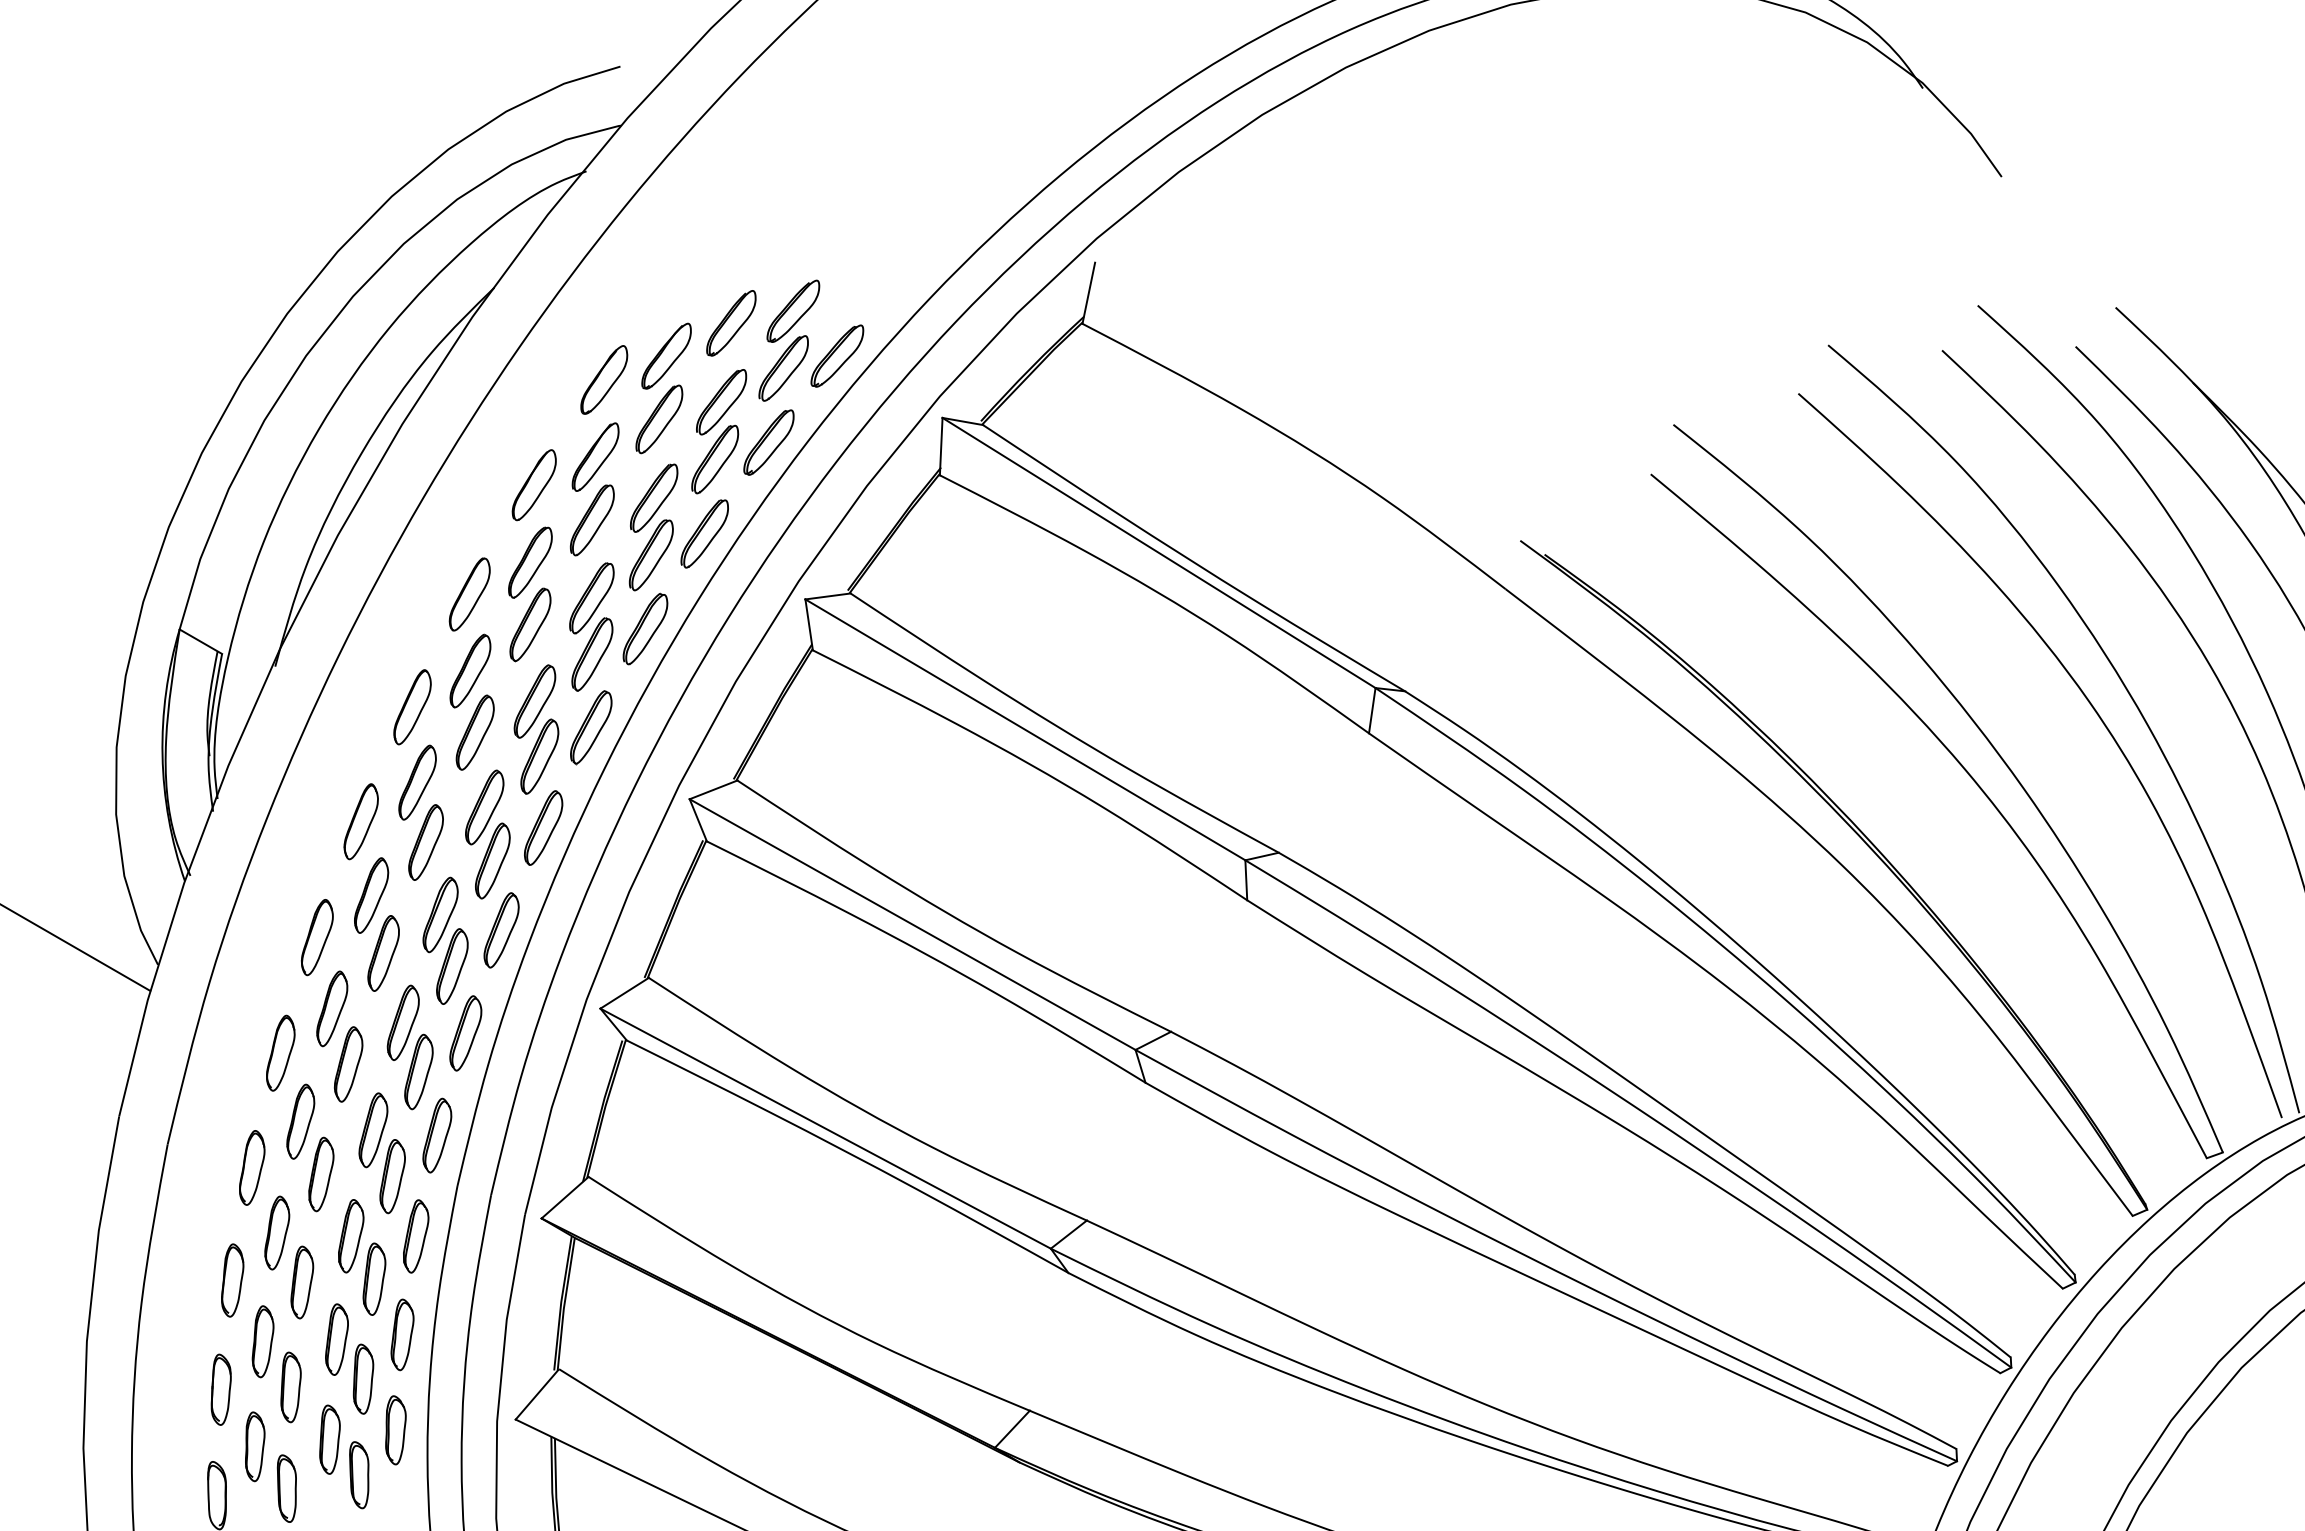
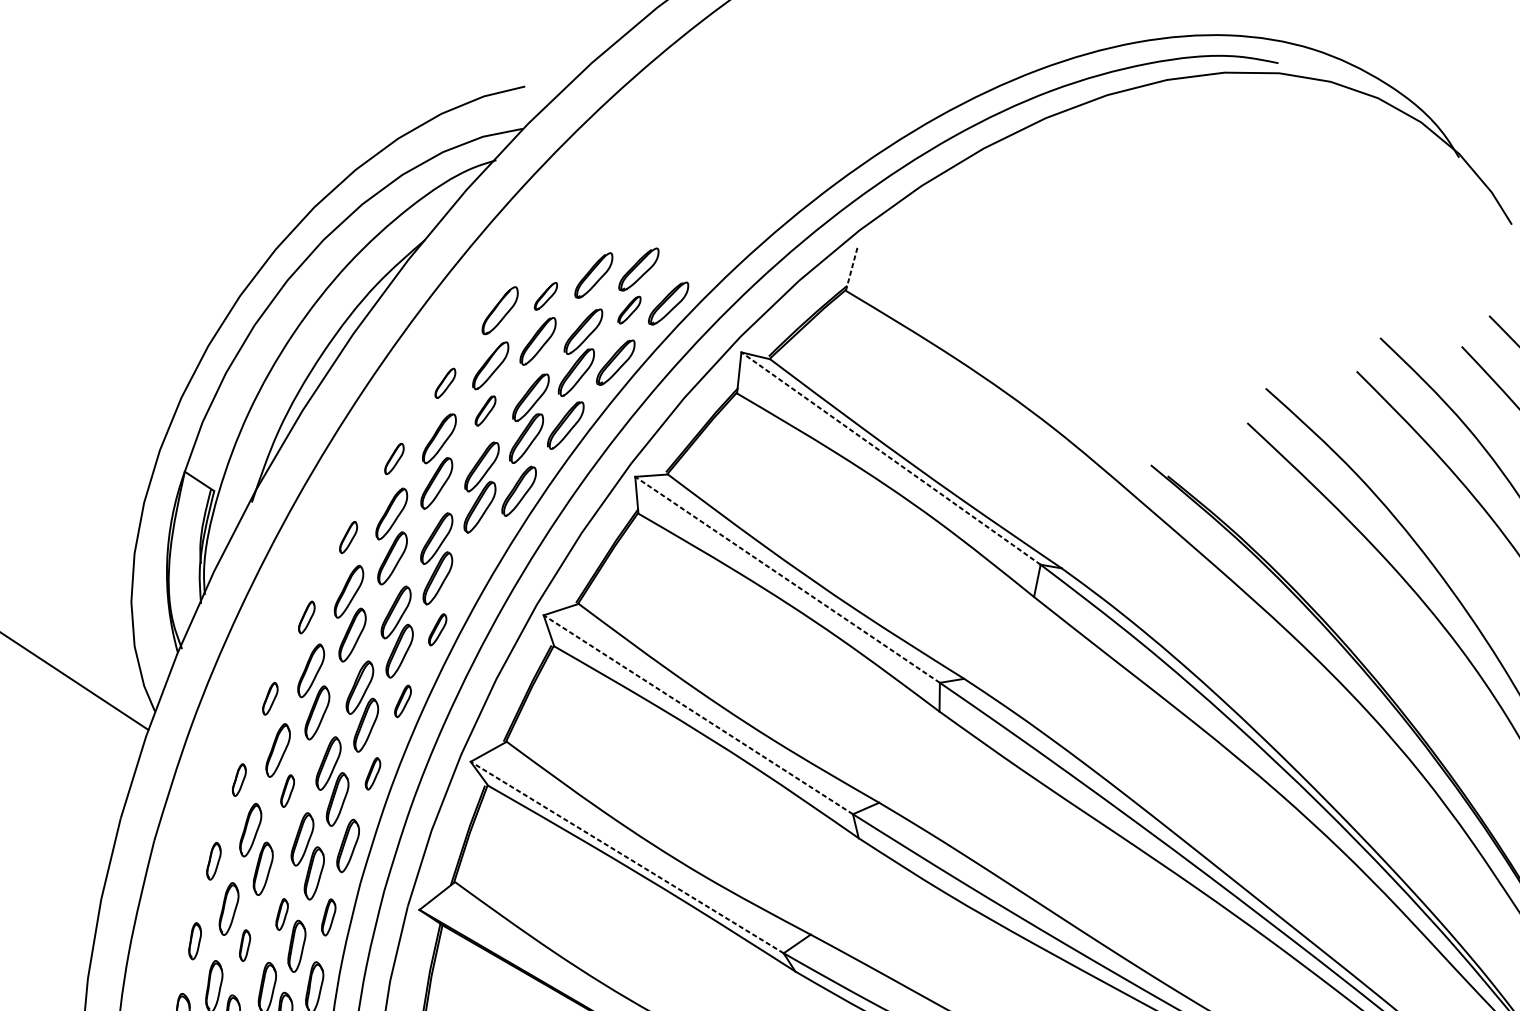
line: (1088, 292) -> (851, 268), solid -> dashed
part: (666, 355) -> (545, 295), size x0.6
part: (783, 368) -> (629, 310), size x0.6
part: (533, 485) -> (444, 383), size x0.6
part: (591, 520) -> (485, 411), size x0.6
line: (1158, 552) -> (890, 458), solid -> dashed
part: (469, 594) -> (394, 458), size x0.6
part: (412, 707) -> (348, 537), size x0.6
part: (591, 727) -> (476, 559), removed
line: (1025, 729) -> (787, 579), solid -> dashed
part: (360, 821) -> (306, 617), size x0.6
part: (543, 827) -> (437, 629), size x0.6
line: (912, 924) -> (698, 714), solid -> dashed
part: (501, 930) -> (403, 701), size x0.6
part: (316, 937) -> (269, 698), size x0.6
part: (465, 1033) -> (372, 773), size x0.6
part: (280, 1052) -> (239, 779), size x0.6
part: (348, 1064) -> (287, 791), size x0.6
line: (825, 1128) -> (627, 857), solid -> dashed
part: (252, 1167) -> (214, 860), size x0.7
part: (351, 1236) -> (282, 914), size x0.6
part: (416, 1236) -> (328, 917), size x0.7
part: (232, 1280) -> (195, 941), size x0.7
part: (302, 1282) -> (245, 945), size x0.6

